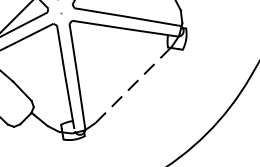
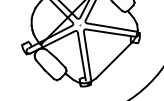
line: (133, 85) -> (114, 60), dashed -> solid

